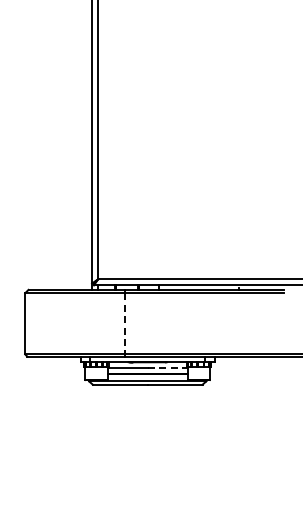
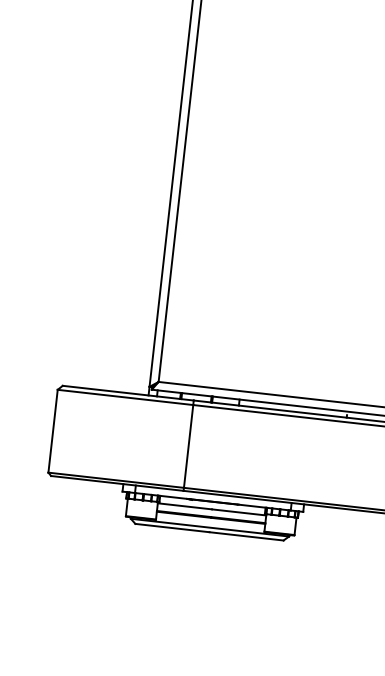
line: (125, 323) -> (188, 445), dashed -> solid
line: (168, 367) -> (240, 512), dashed -> solid

